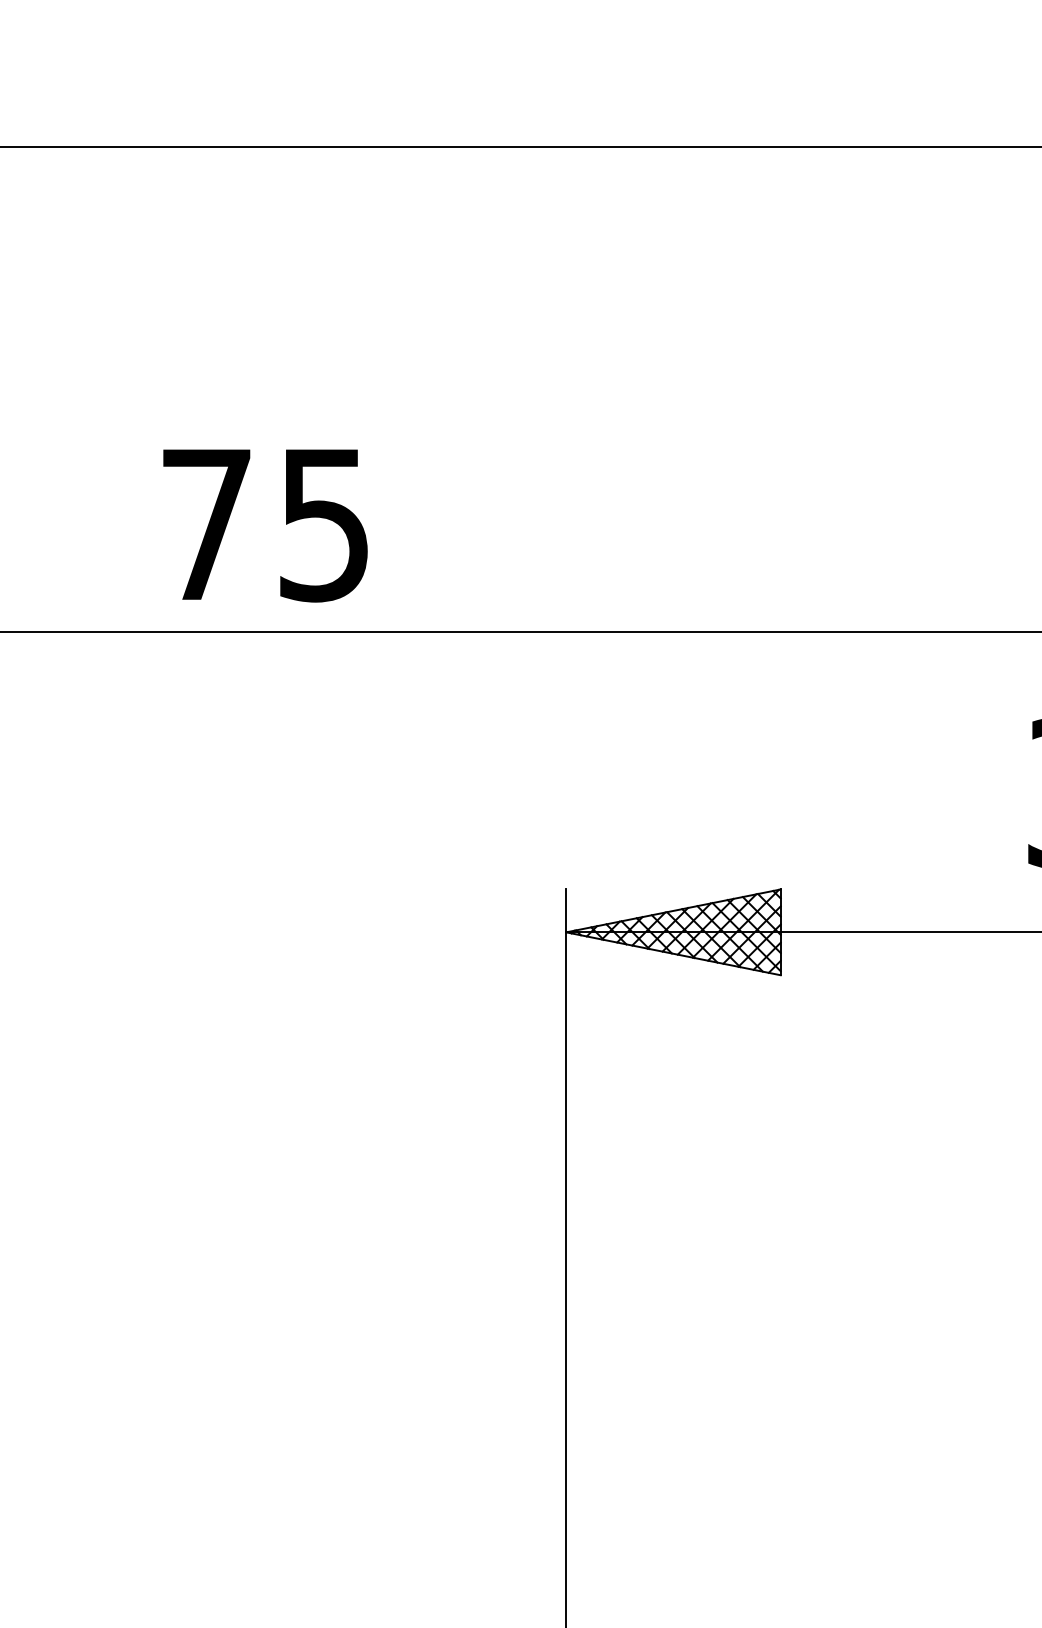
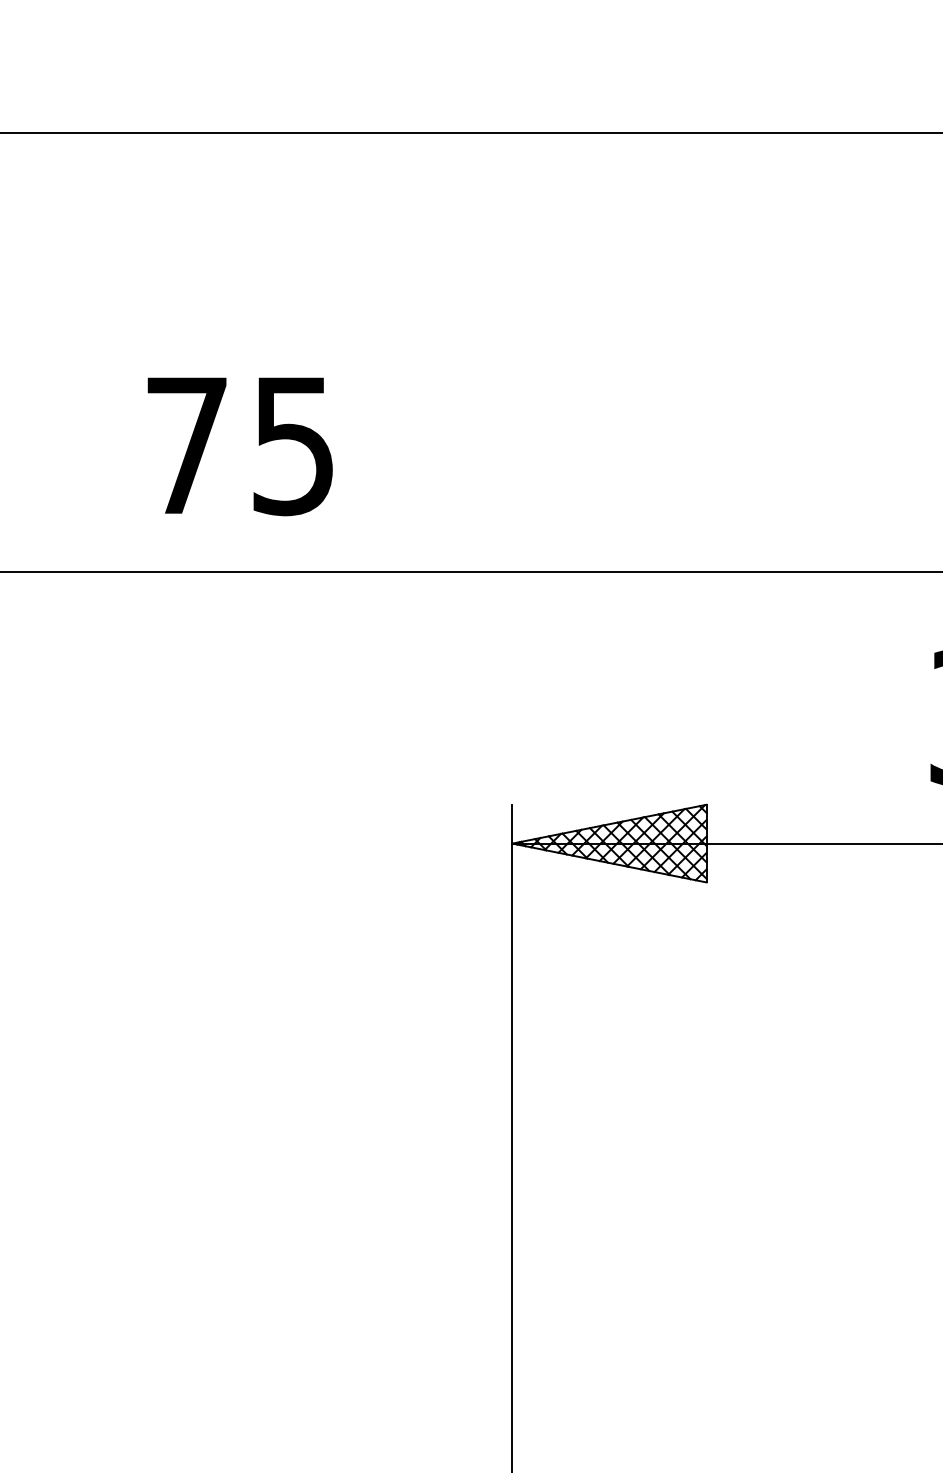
text: (265, 525) -> (240, 446), moved

